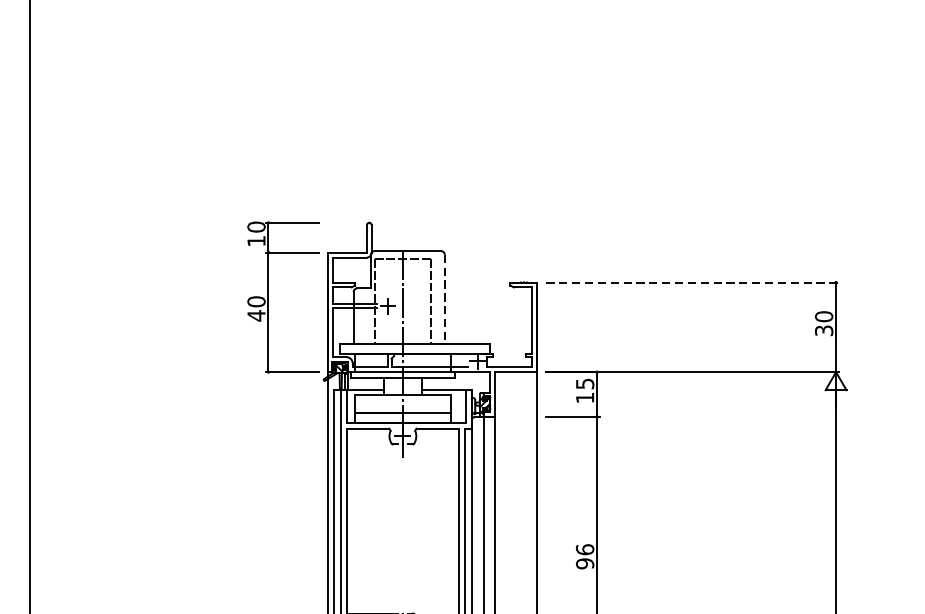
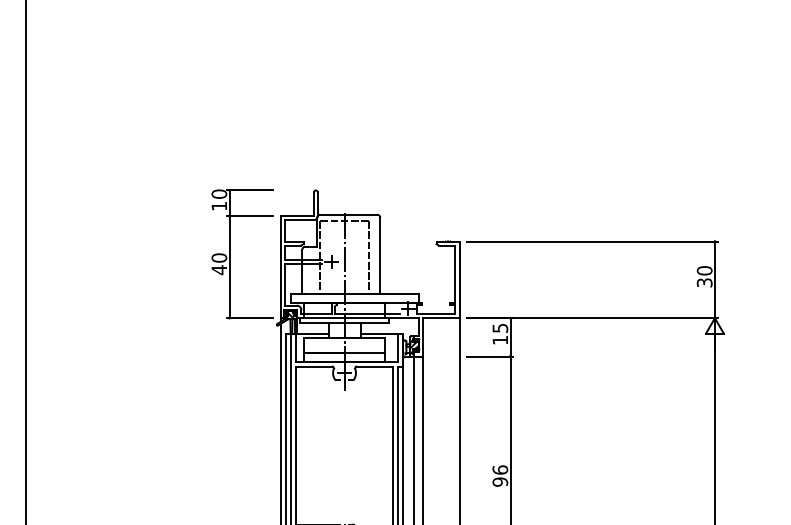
line: (692, 282) -> (592, 241), dashed -> solid
line: (444, 299) -> (380, 256), dashed -> solid

